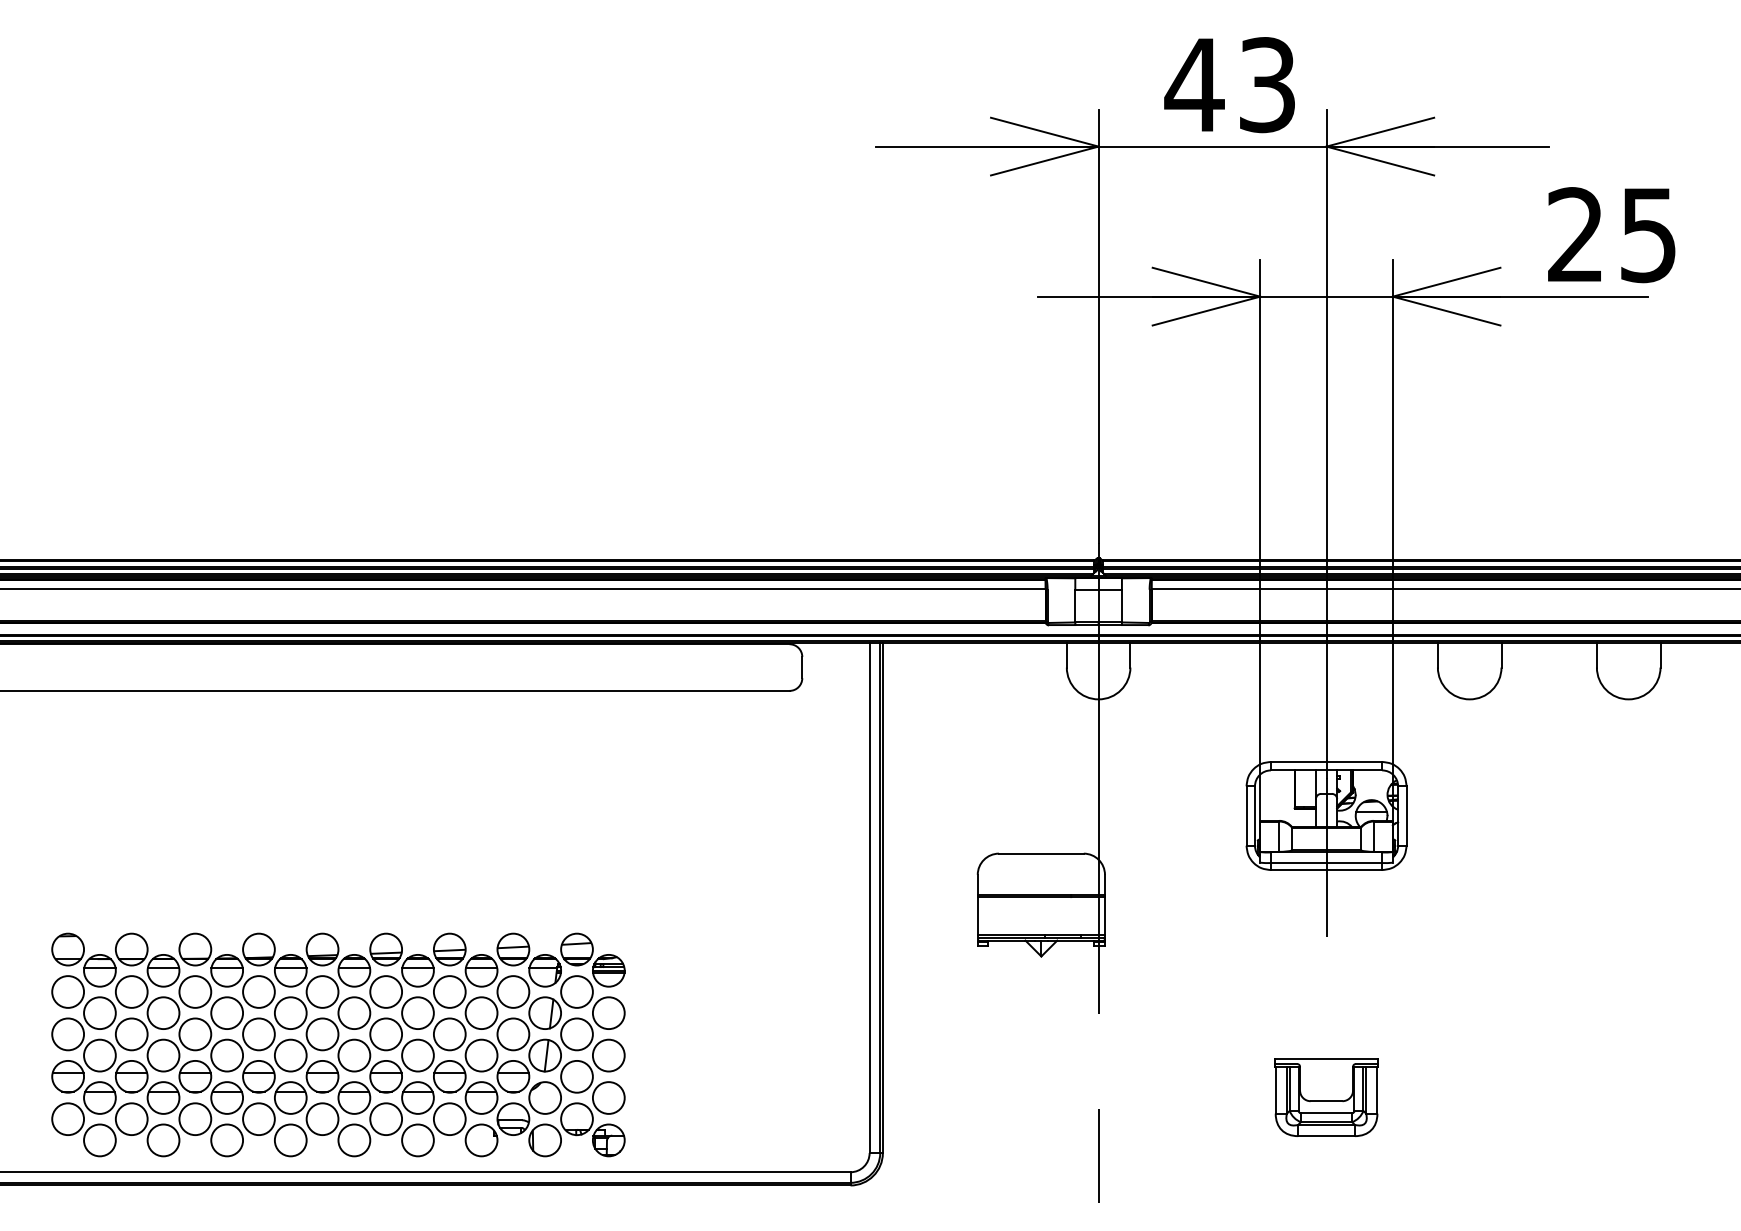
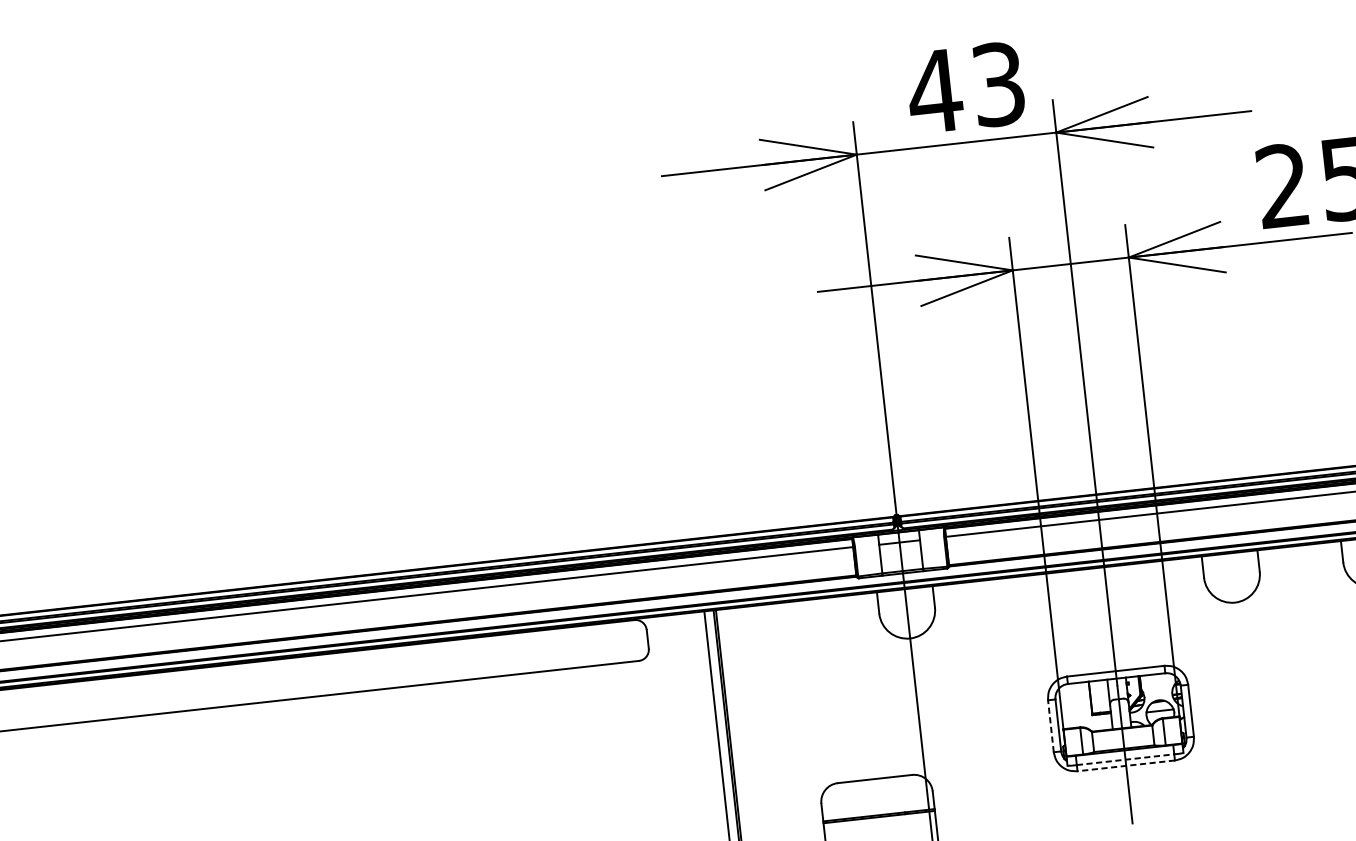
line: (1246, 816) -> (1050, 726), solid -> dashed
line: (1326, 863) -> (1125, 760), solid -> dashed
line: (1326, 870) -> (1126, 766), solid -> dashed

